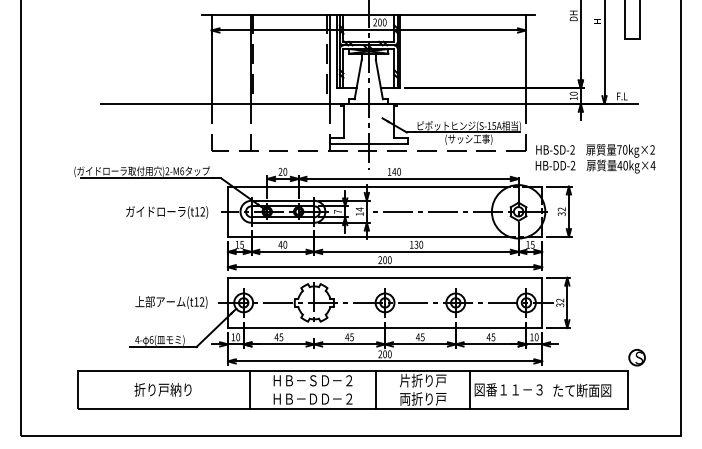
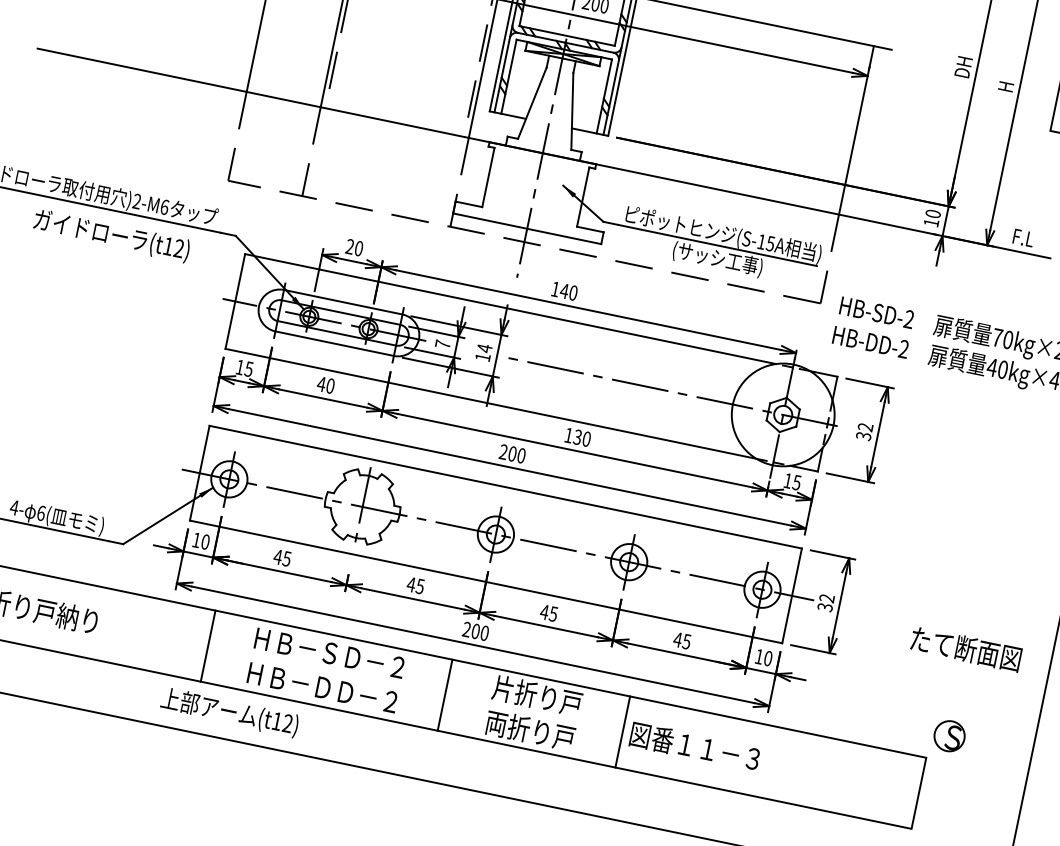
text: (167, 212) -> (112, 236), moved
text: (171, 302) -> (229, 712), moved
text: (582, 390) -> (966, 648), moved

